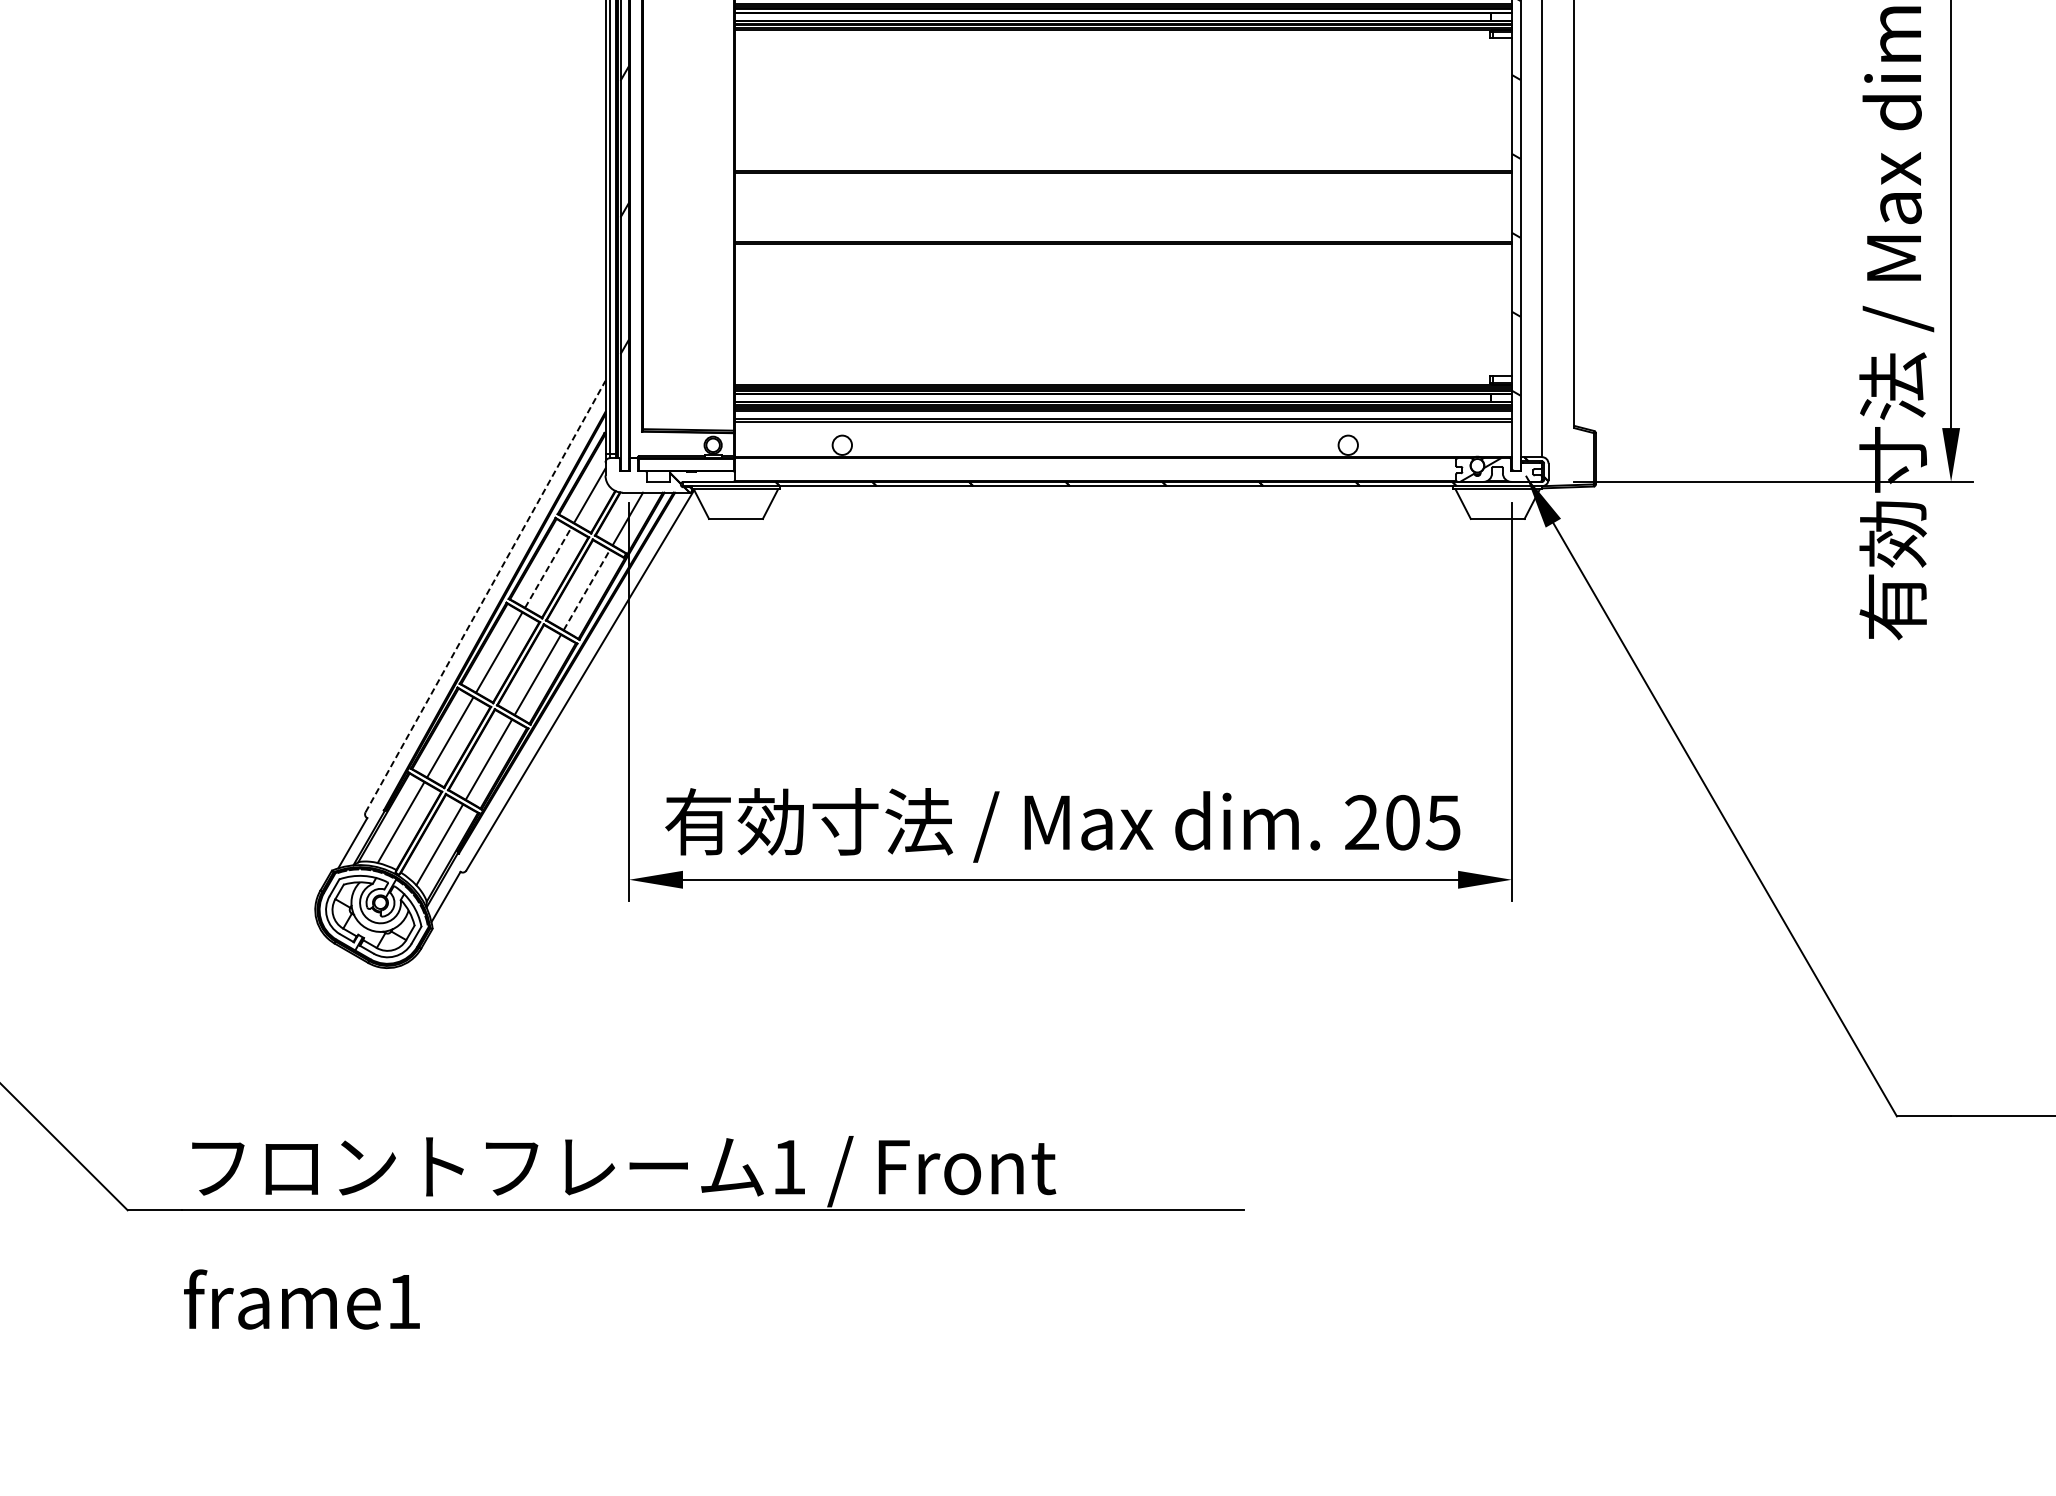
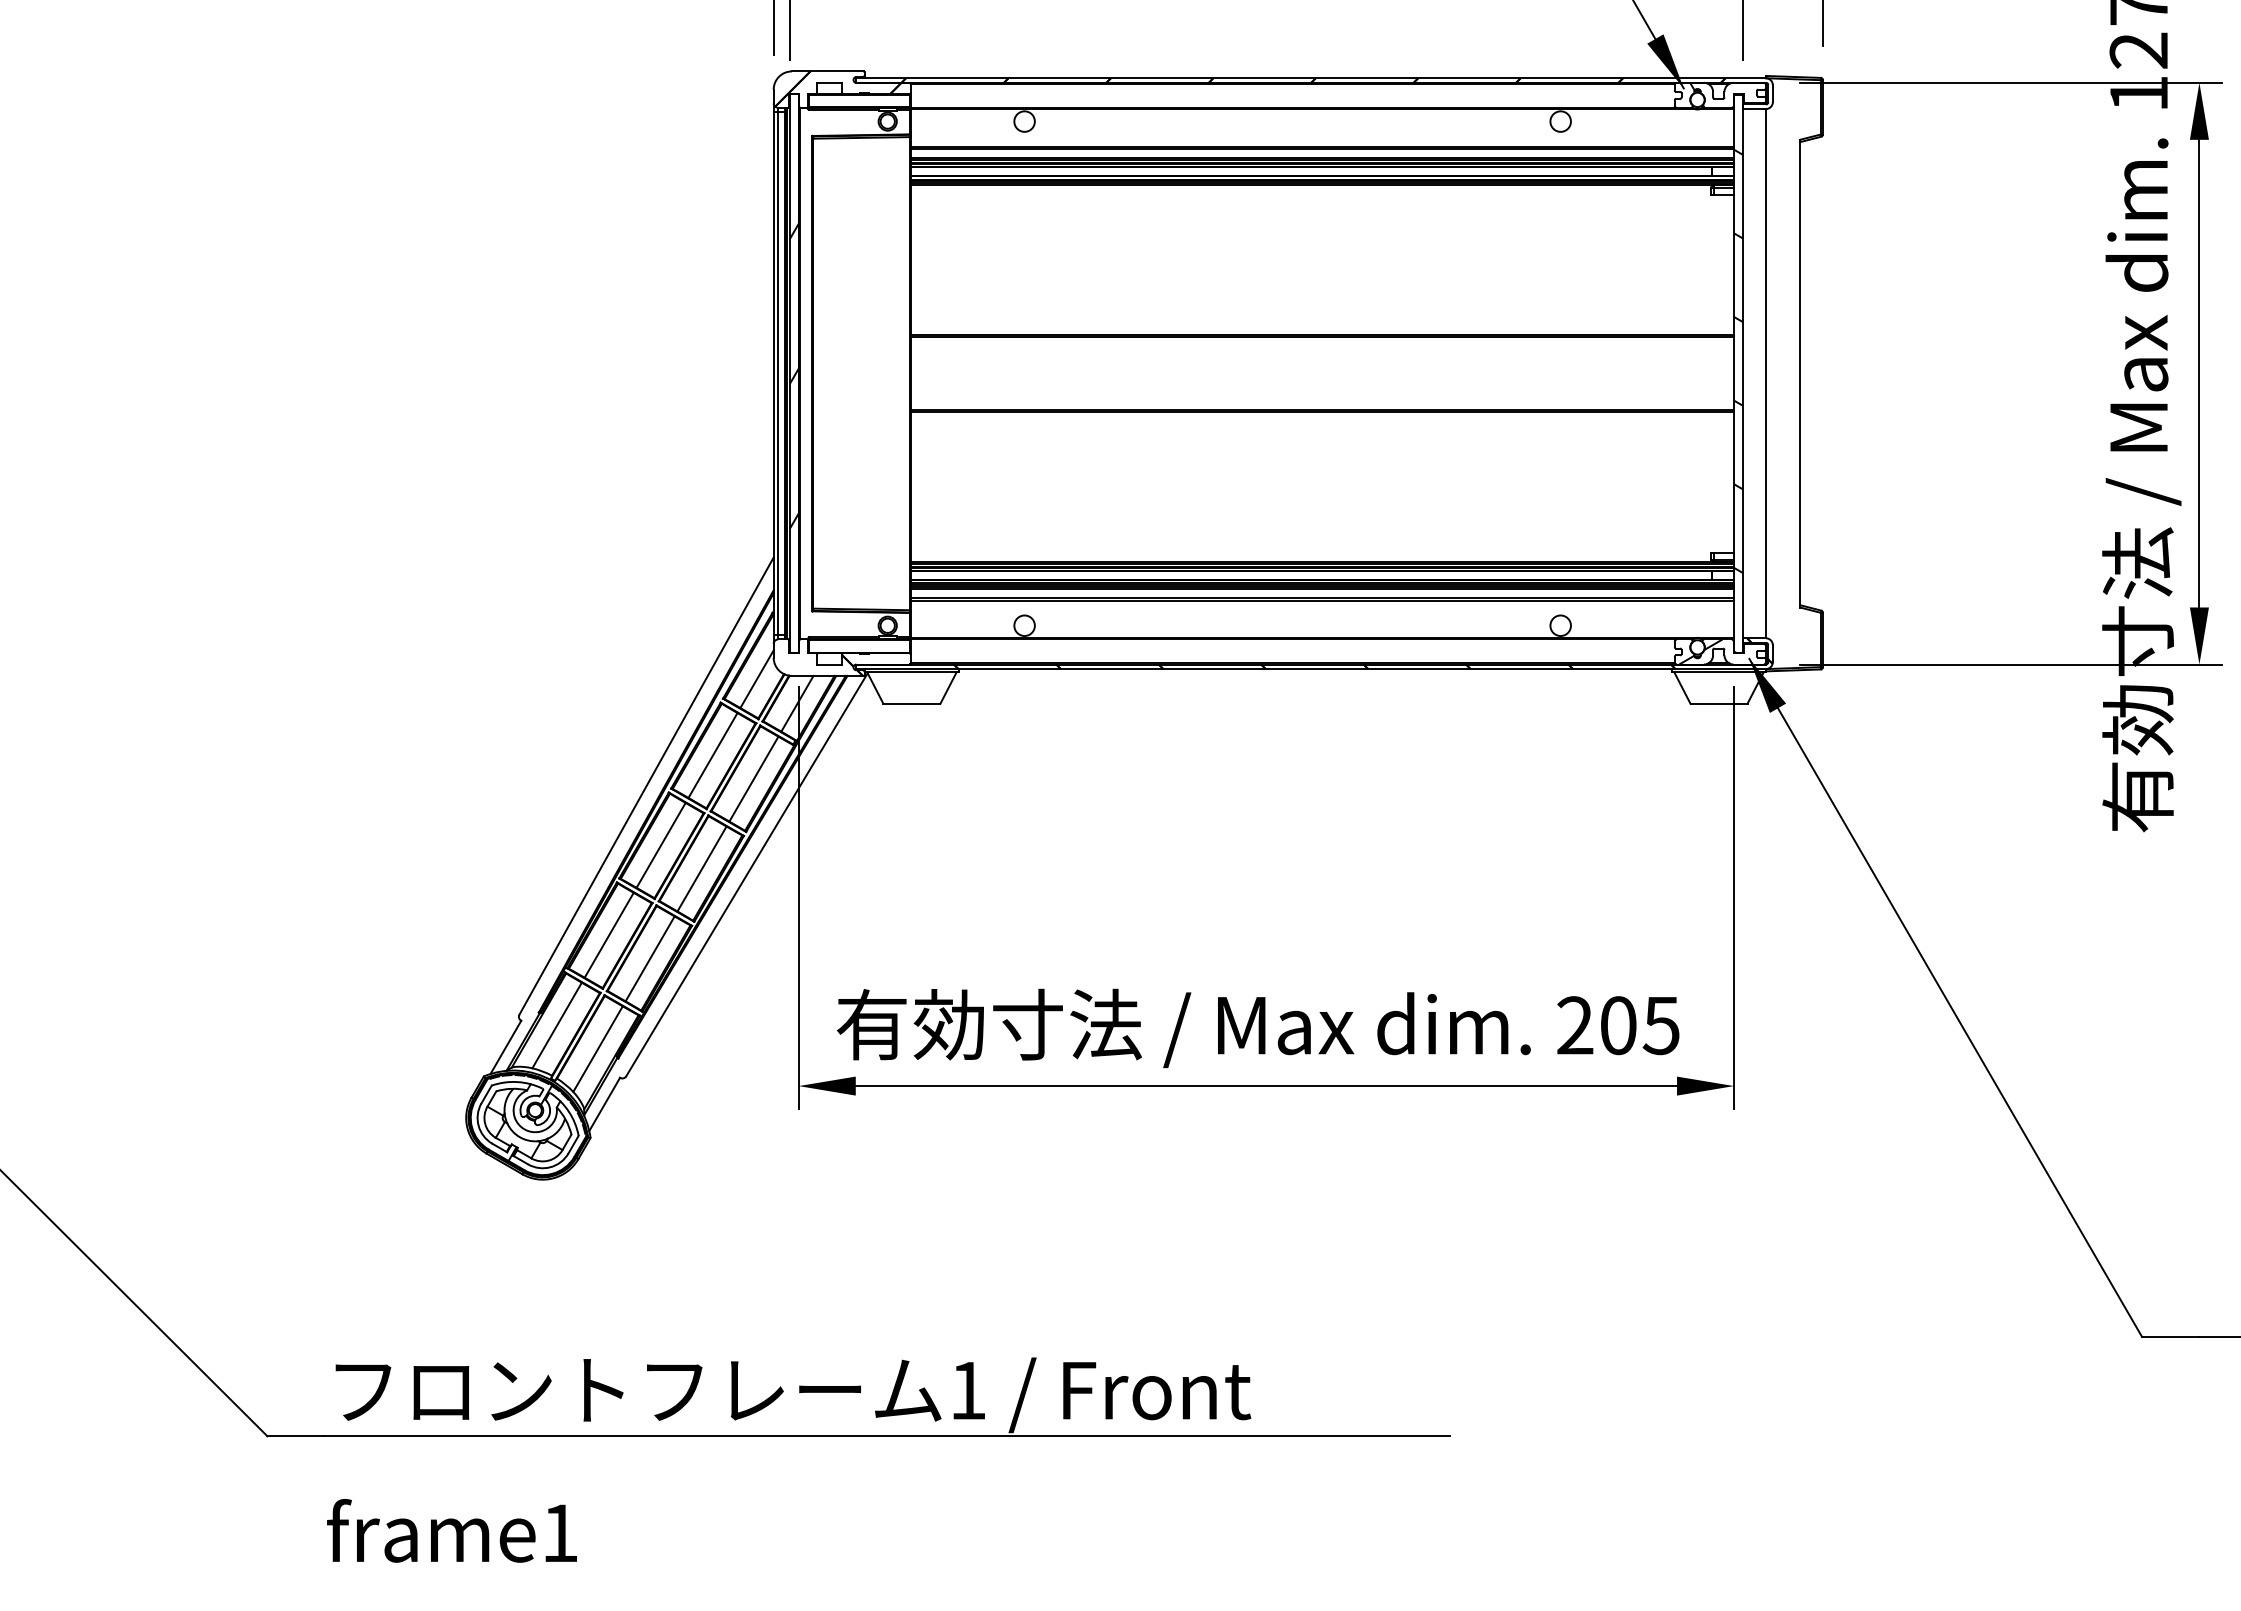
line: (548, 567) -> (713, 755), dashed -> solid
line: (587, 589) -> (754, 778), dashed -> solid
line: (485, 597) -> (646, 786), dashed -> solid

